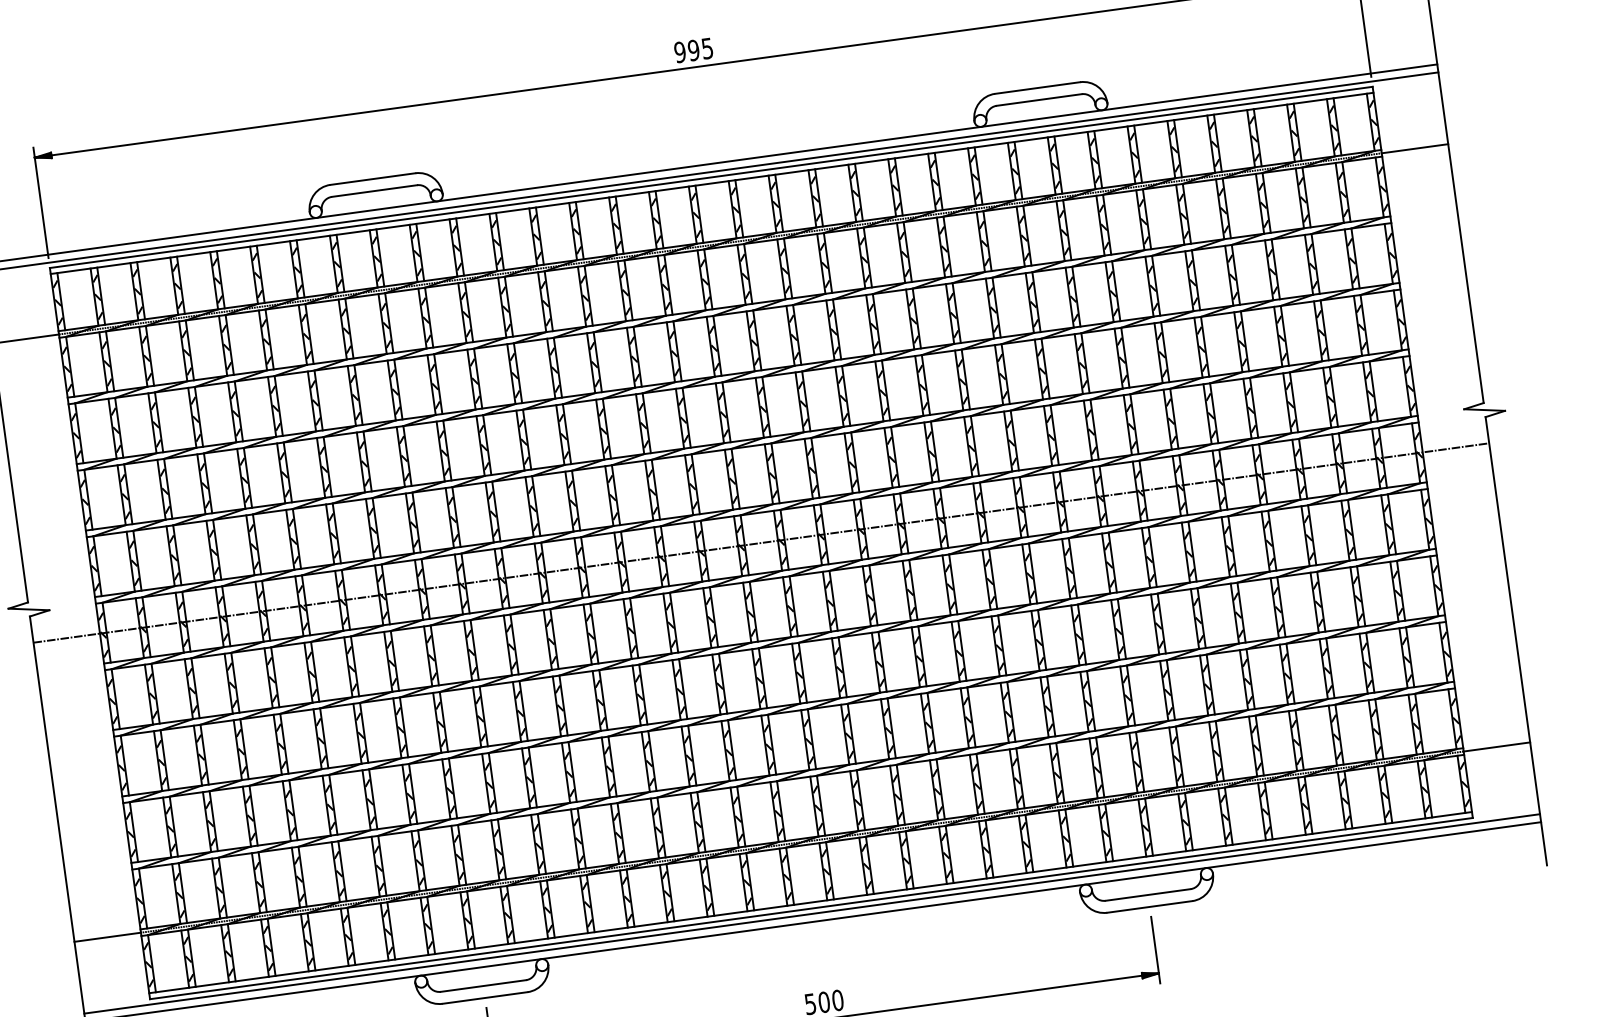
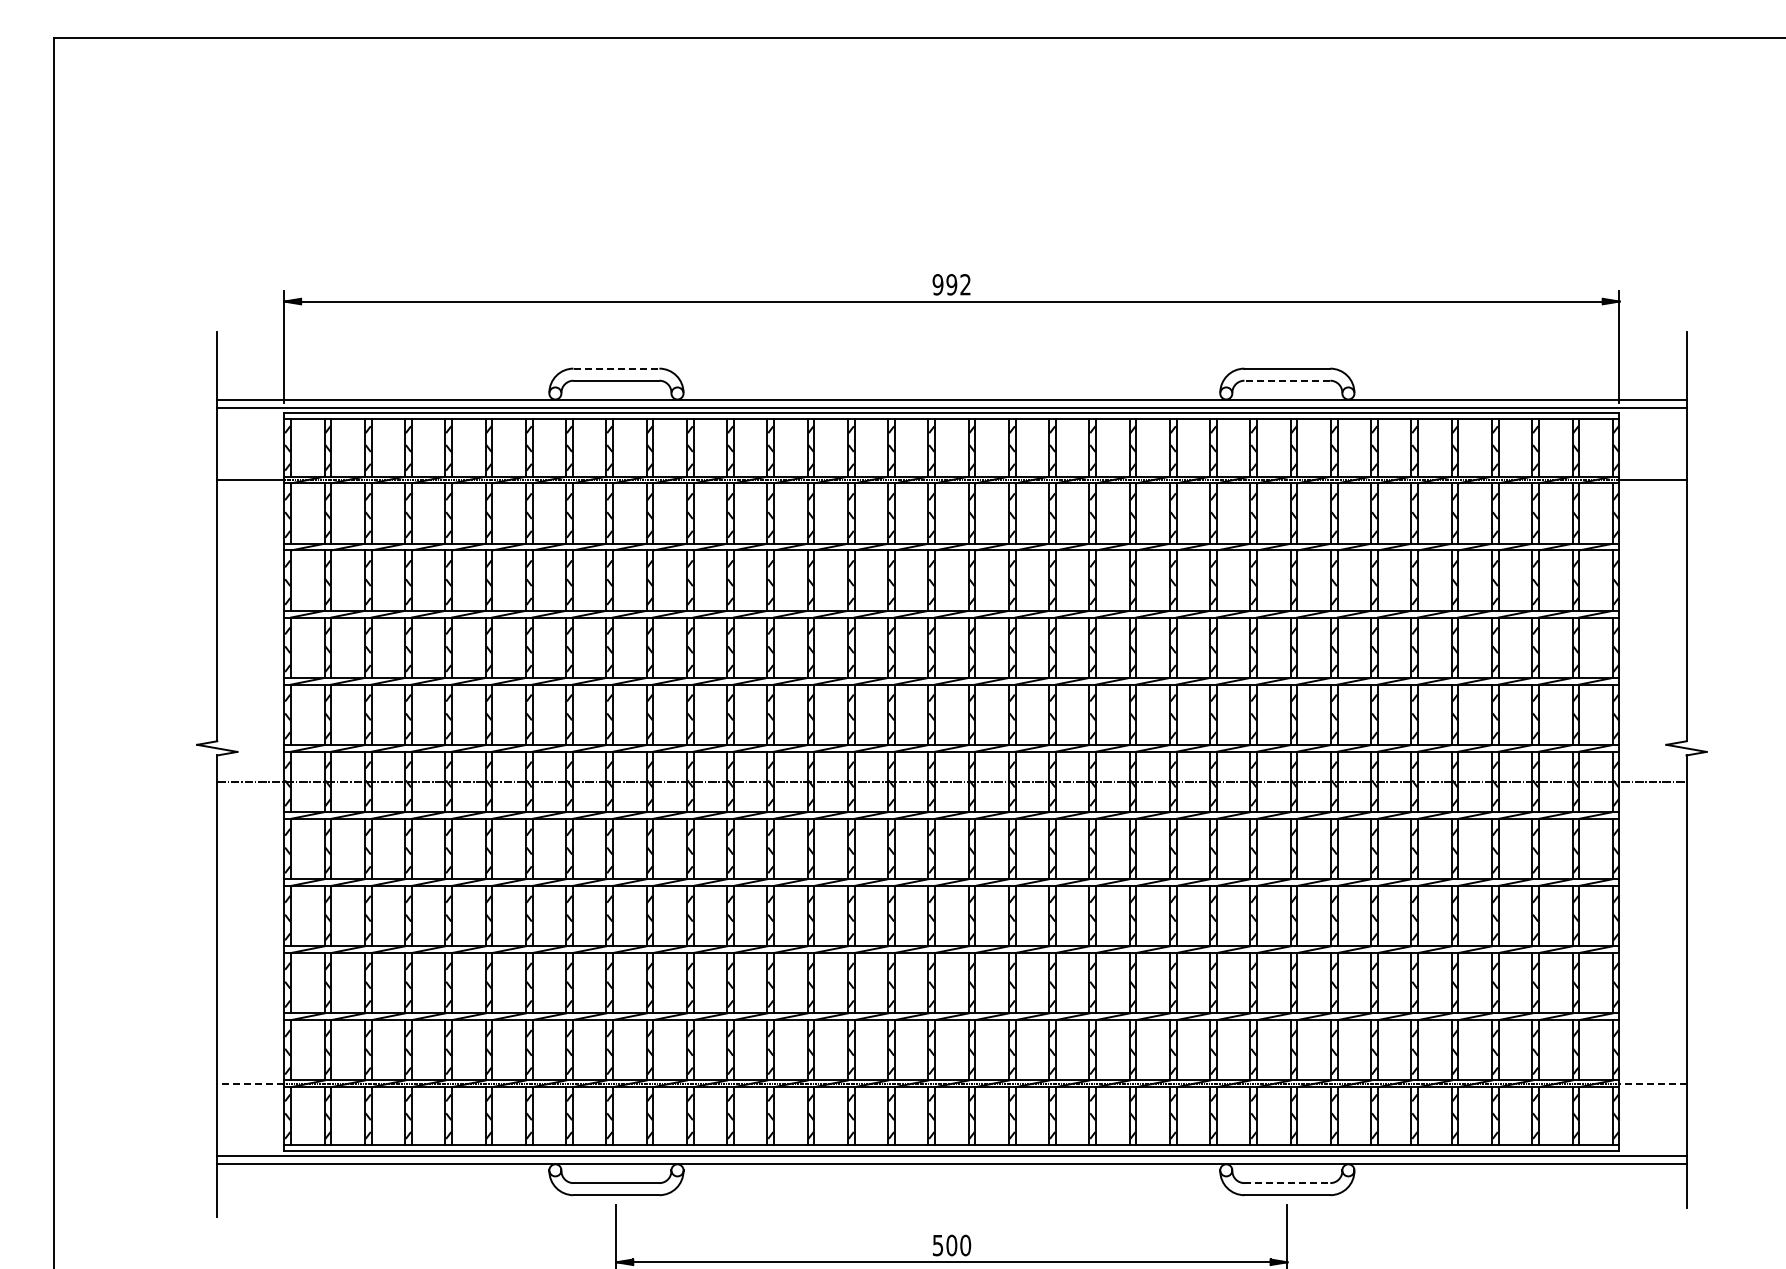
text: (707, 48) -> (965, 284), 995 -> 992
line: (1039, 99) -> (1287, 380), solid -> dashed
line: (372, 178) -> (616, 368), solid -> dashed
line: (1497, 746) -> (1653, 1083), solid -> dashed
line: (1148, 895) -> (1287, 1183), solid -> dashed
line: (107, 936) -> (250, 1083), solid -> dashed

